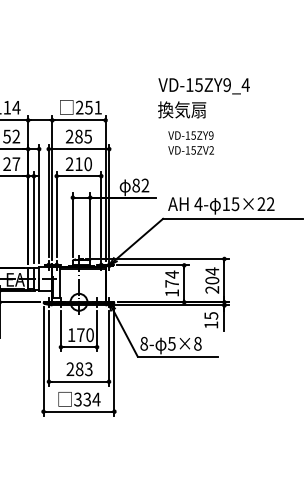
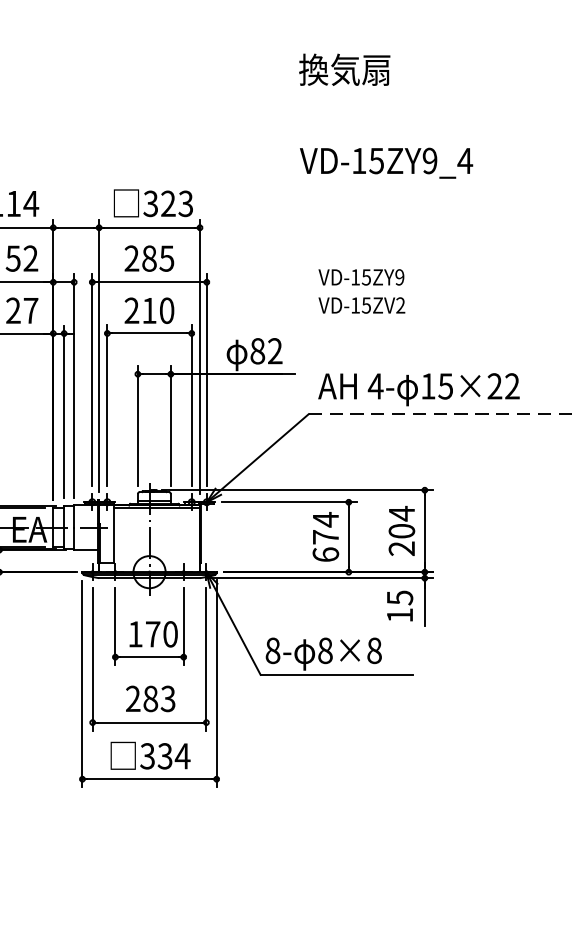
text: (88, 107) -> (167, 203), 251 -> 323
text: (182, 109) -> (345, 69), moved
text: (190, 142) -> (360, 290), moved
line: (233, 218) -> (441, 413), solid -> dashed
text: (172, 292) -> (326, 553), 174 -> 674
text: (171, 343) -> (324, 650), 5×8 -> 8×8

